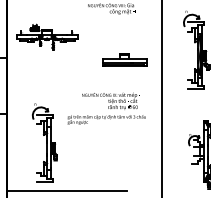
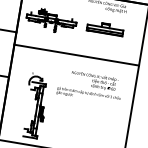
part: (124, 59) -> (105, 28), moved
line: (84, 73) -> (76, 55), added

